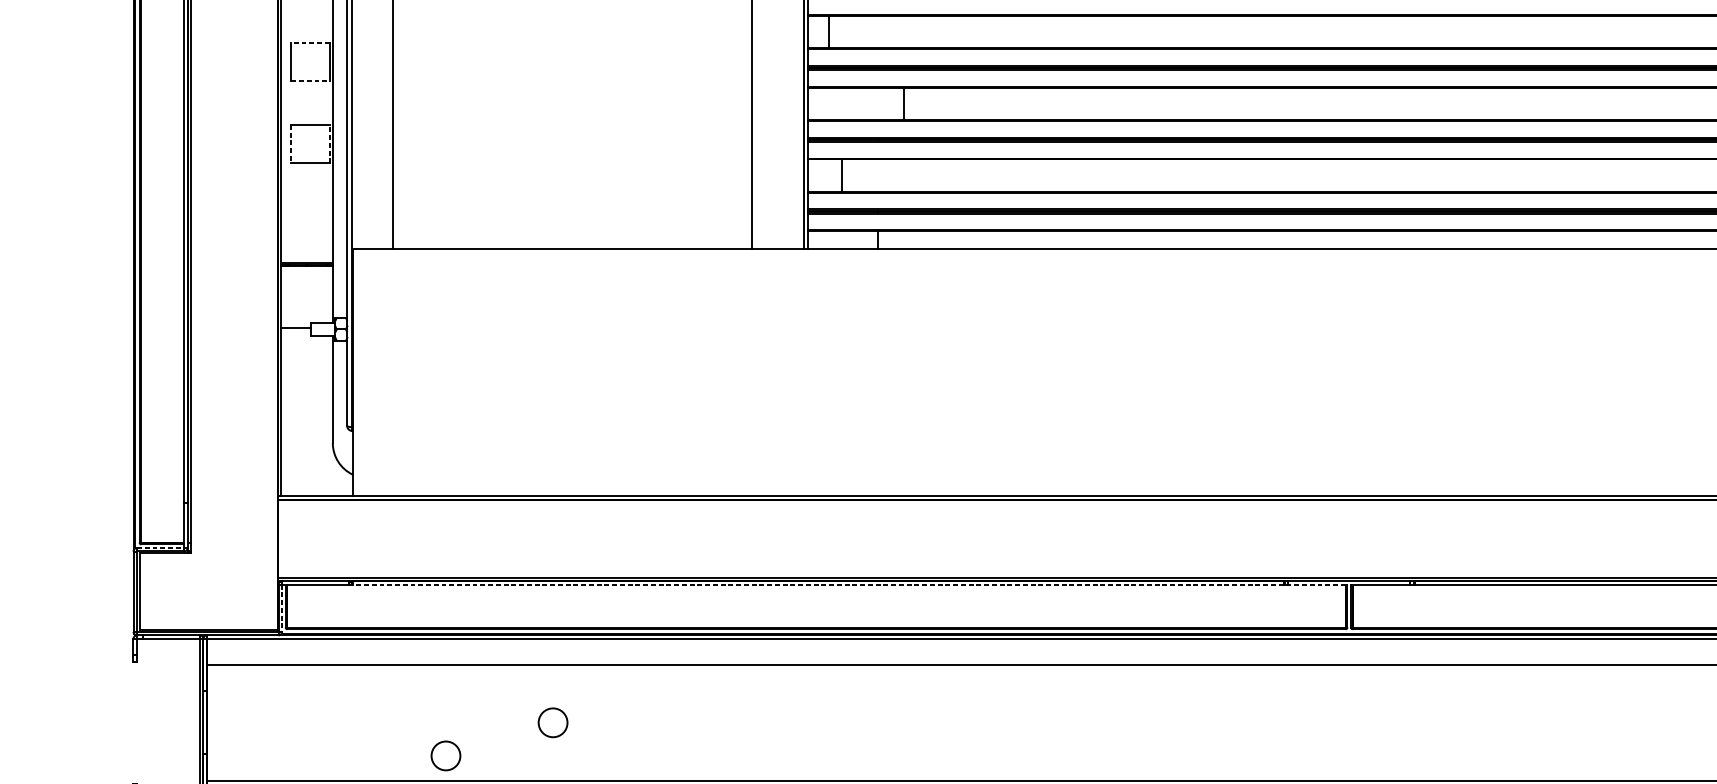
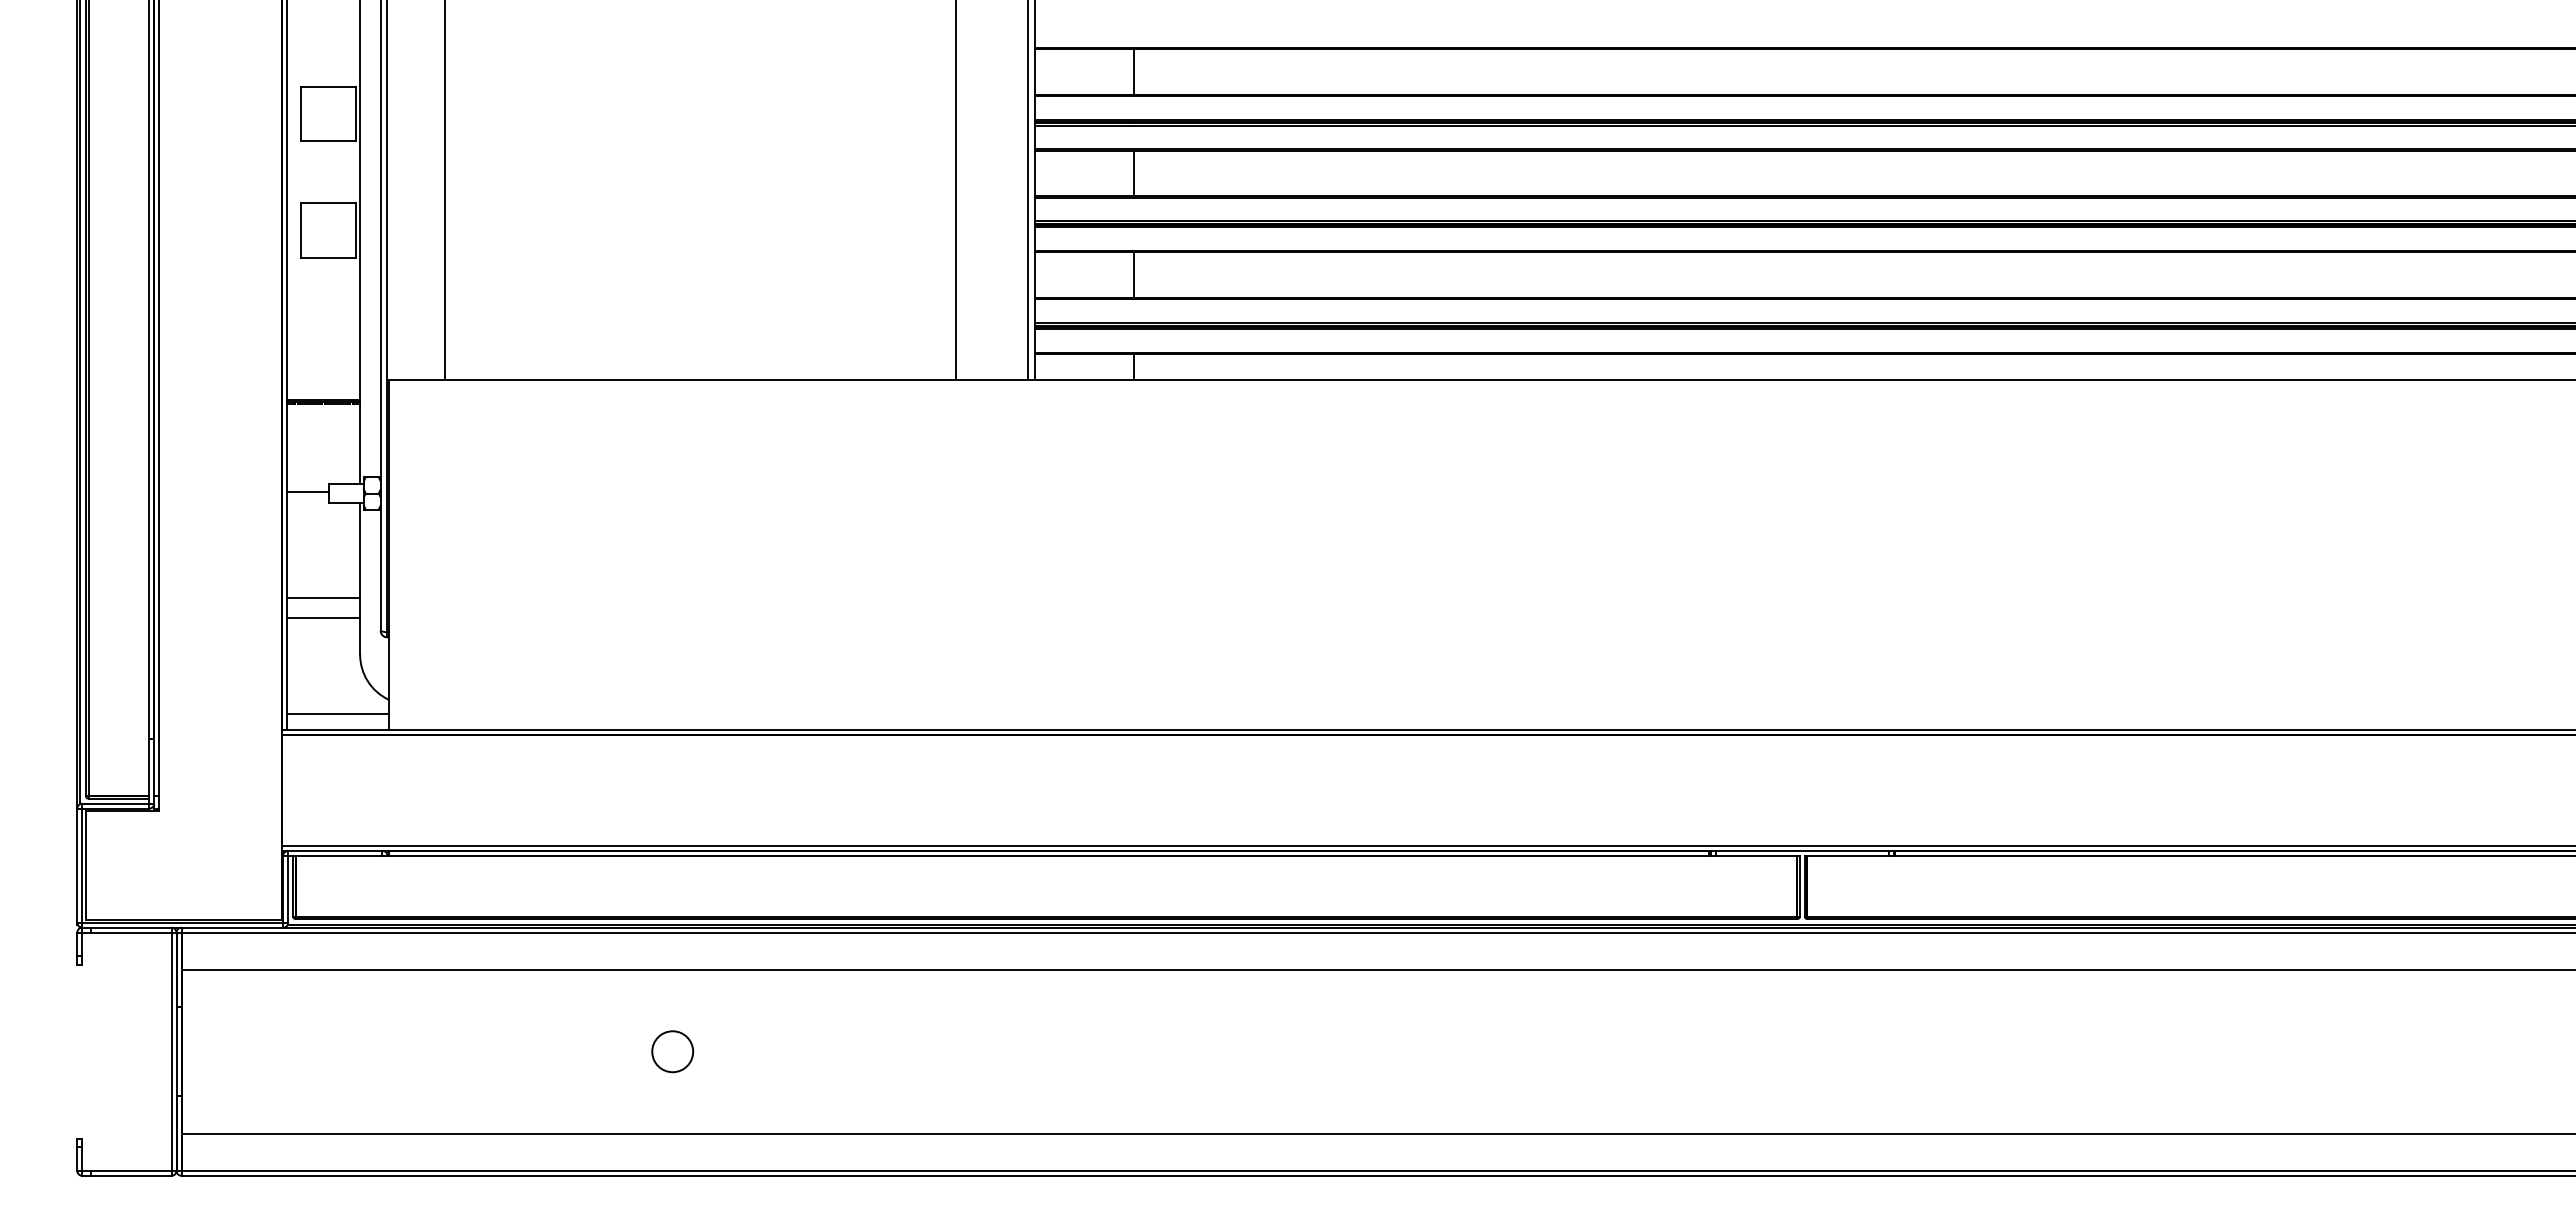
line: (829, 32) -> (1134, 71), moved
line: (309, 42) -> (327, 86), dashed -> solid
line: (310, 81) -> (328, 141), dashed -> solid
line: (904, 103) -> (1134, 173), moved
line: (291, 144) -> (301, 231), dashed -> solid
line: (329, 144) -> (355, 230), dashed -> solid
line: (841, 175) -> (1134, 275), moved
line: (307, 402) -> (323, 597), added
line: (307, 416) -> (323, 617), added
line: (316, 485) -> (337, 714), added
line: (161, 547) -> (116, 803), dashed -> solid
line: (846, 584) -> (1089, 855), dashed -> solid
line: (282, 608) -> (288, 889), dashed -> solid
circle: (445, 755) -> (520, 1098), removed

